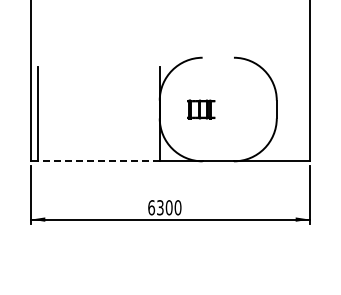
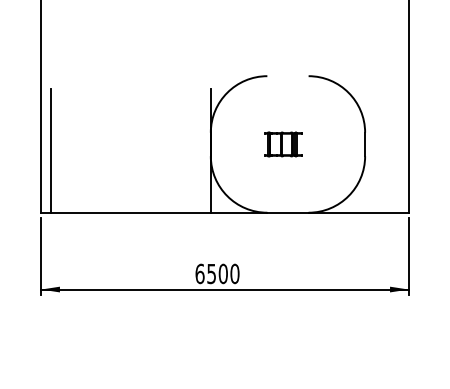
part: (201, 109) -> (284, 144), moved
line: (98, 161) -> (130, 212), dashed -> solid
text: (160, 207) -> (211, 273), 6300 -> 6500

